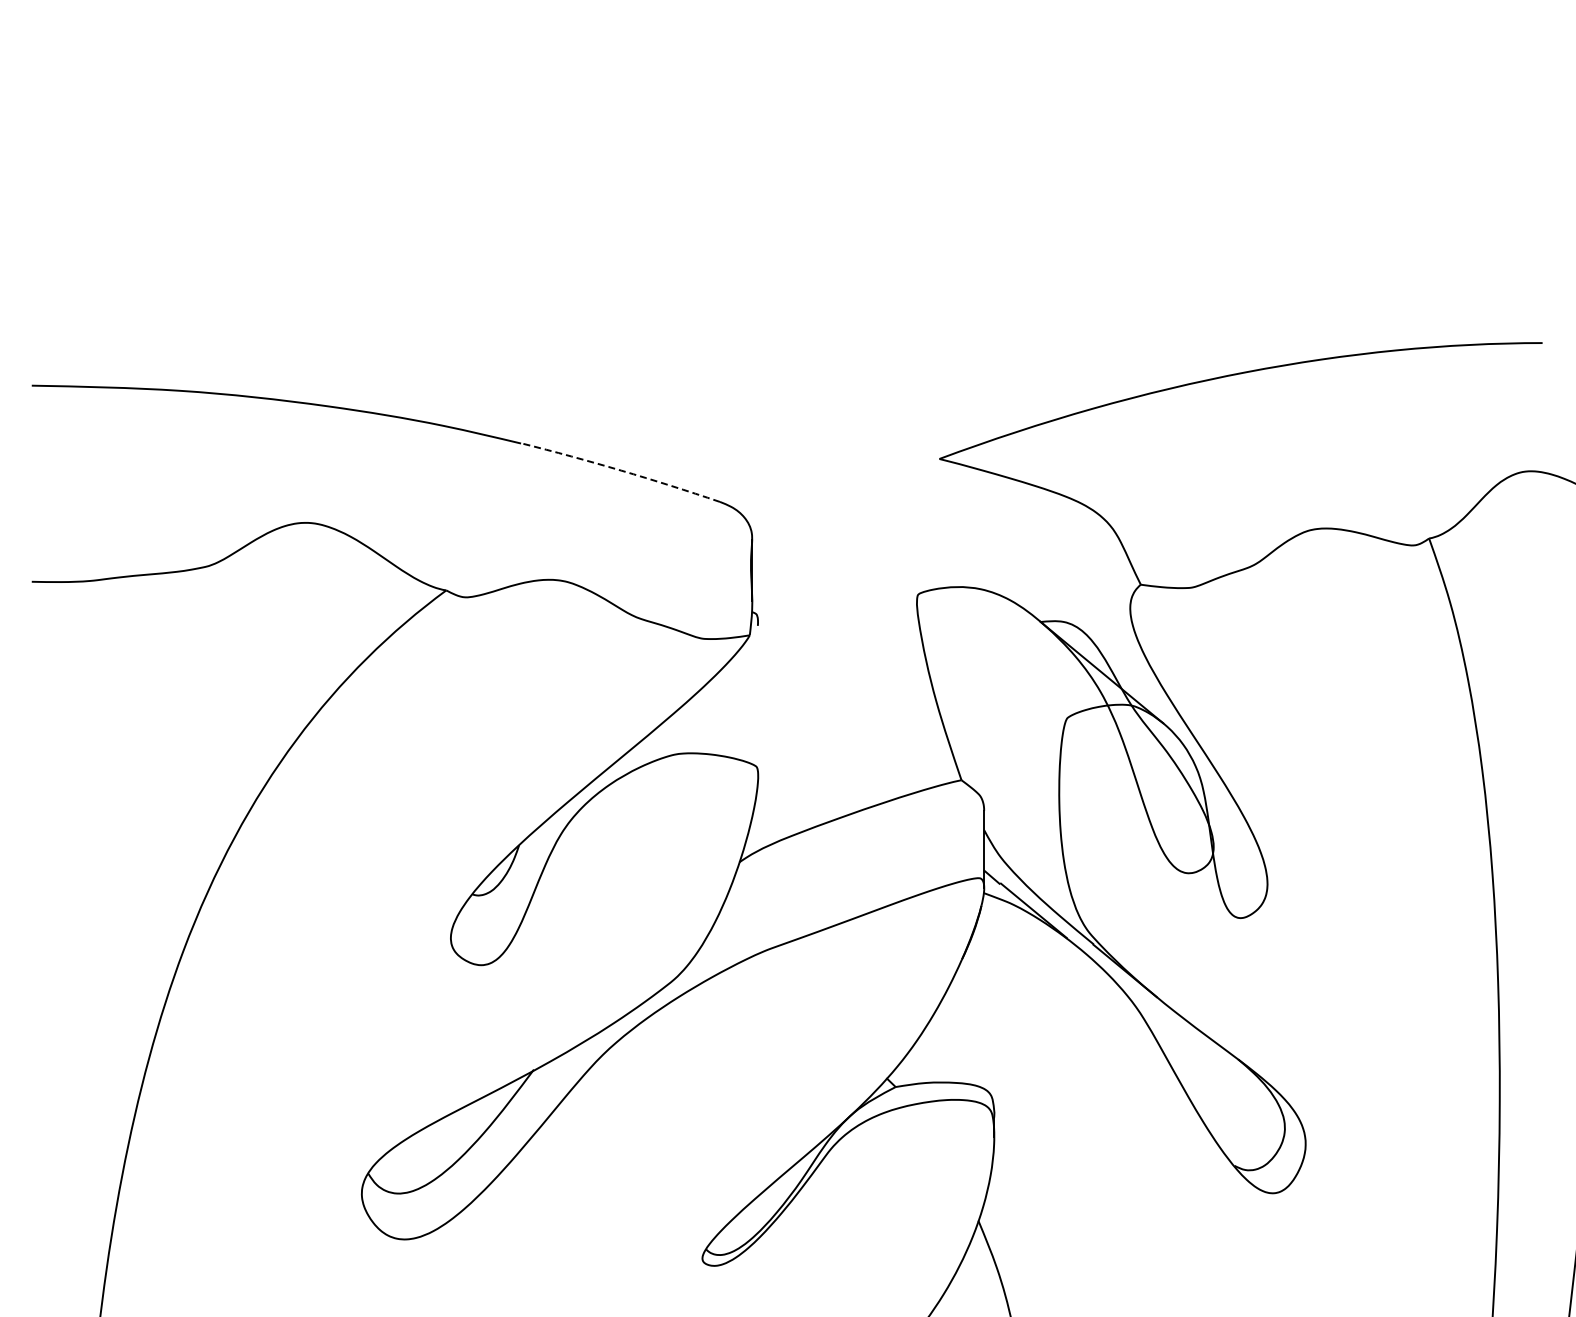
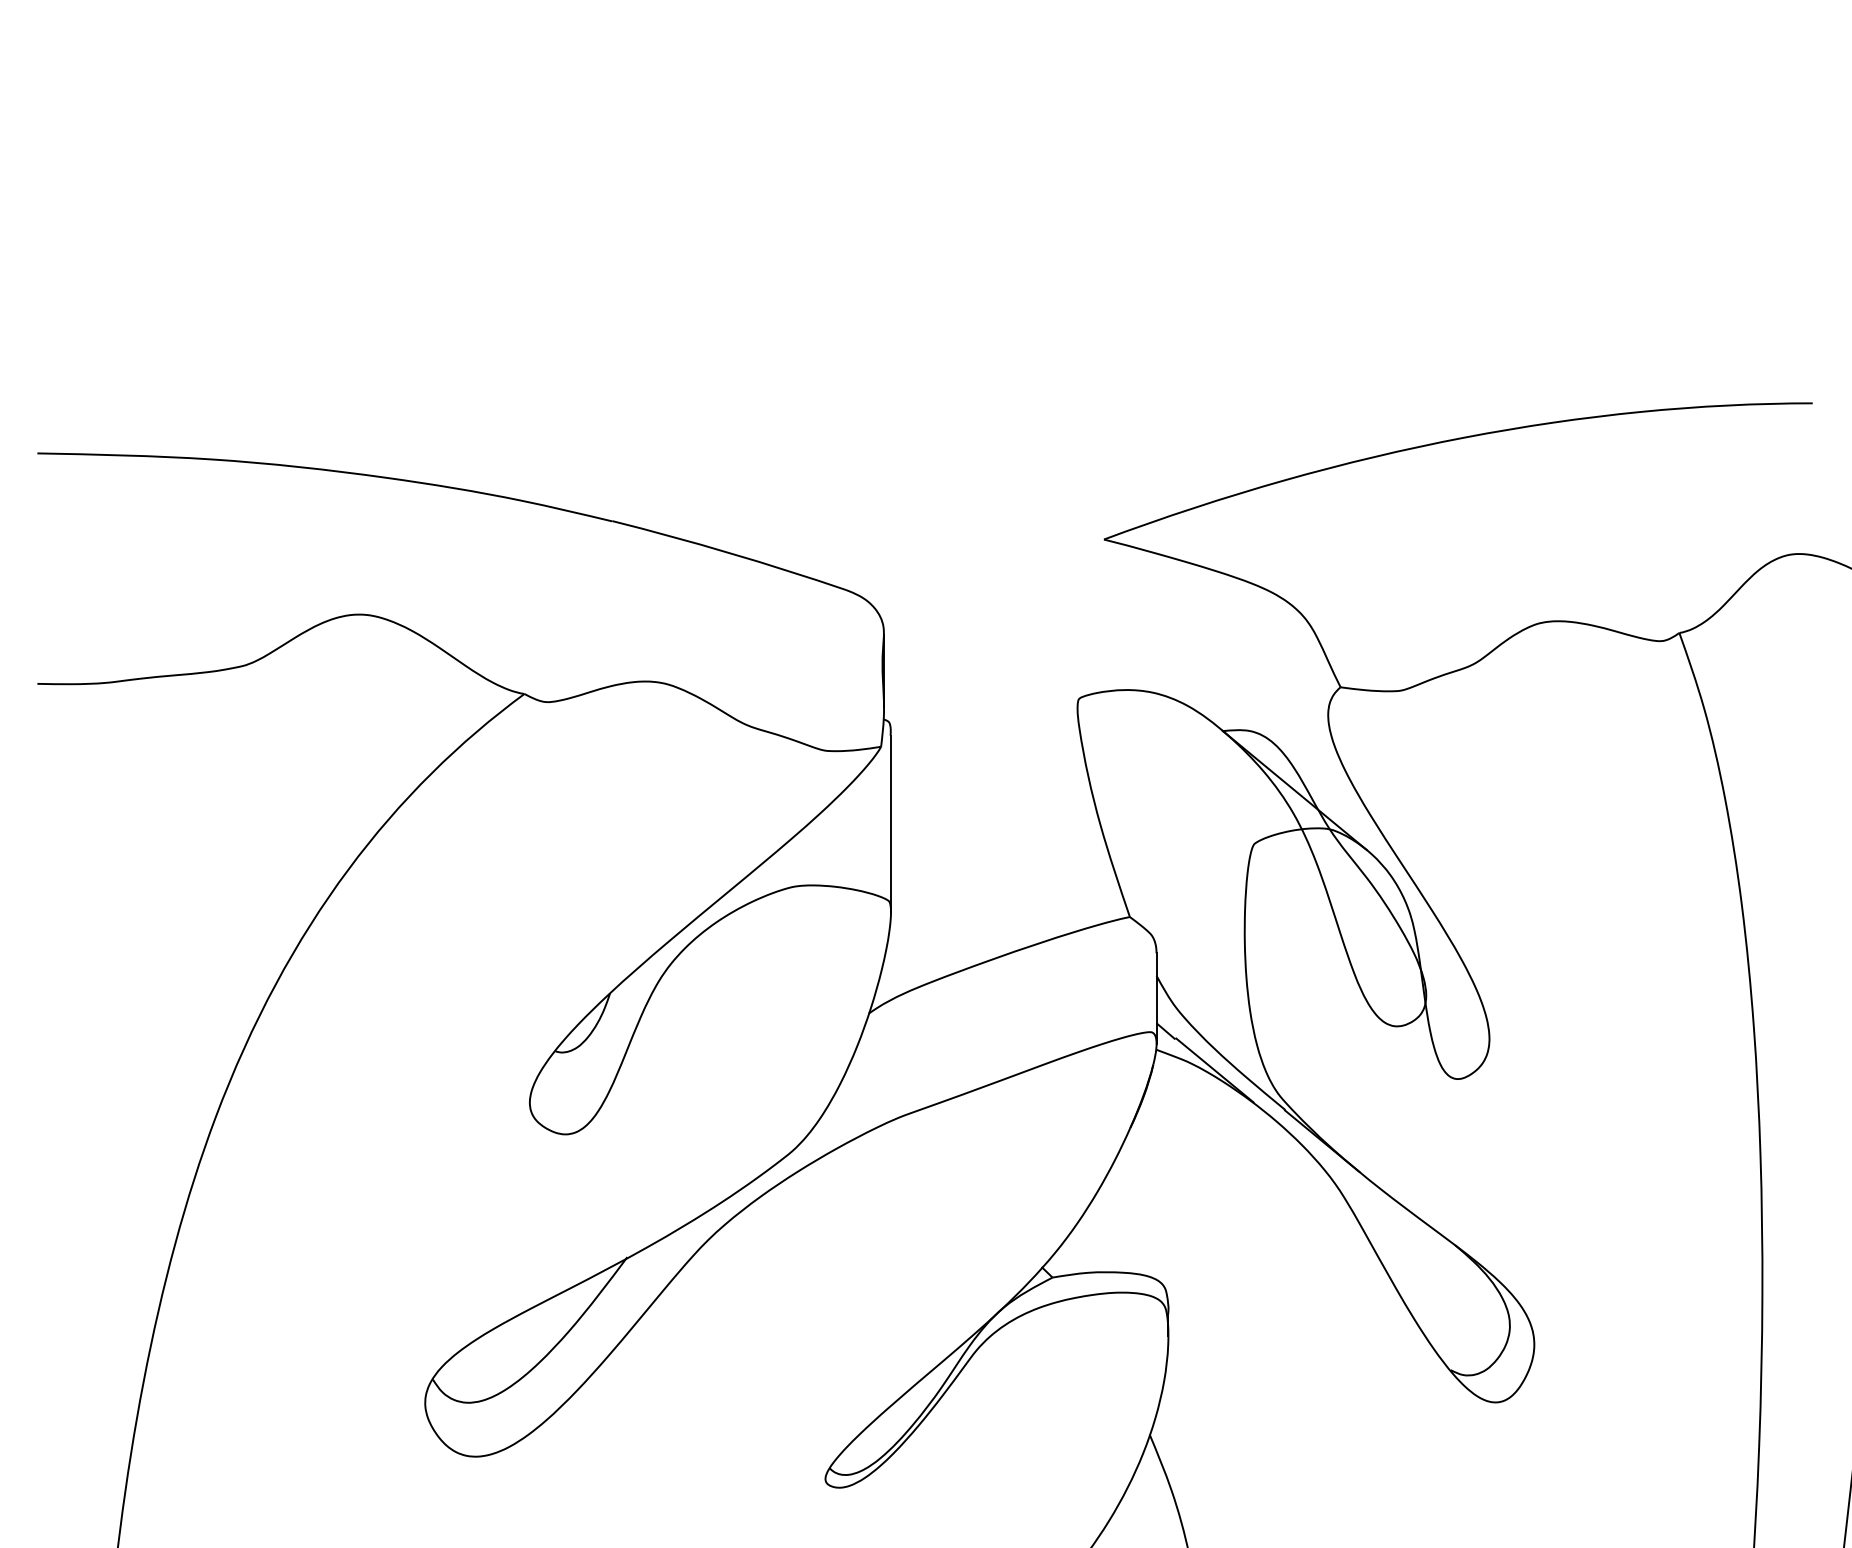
arc: (621, 470) -> (730, 553), dashed -> solid
line: (758, 700) -> (891, 823), added

